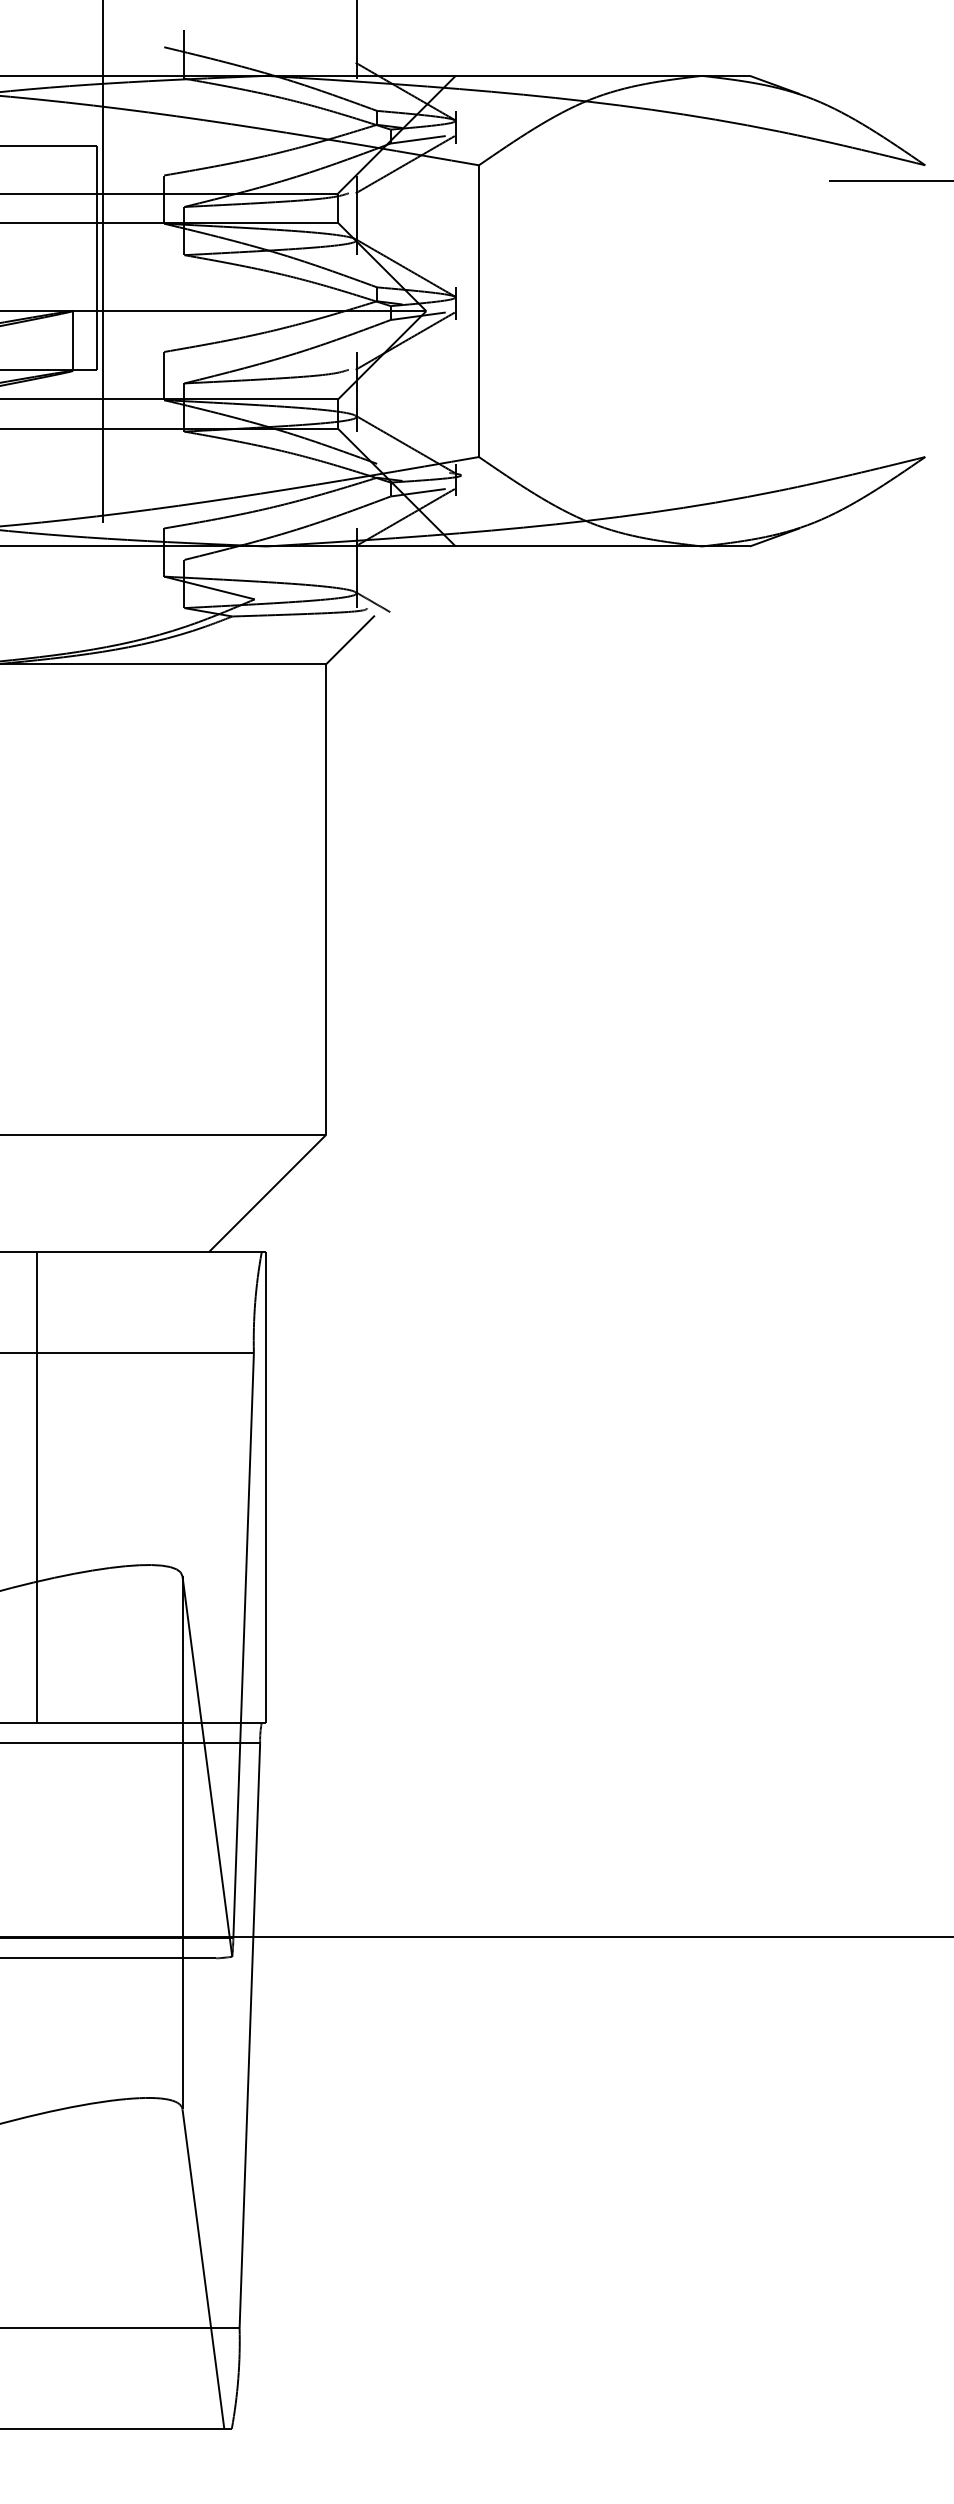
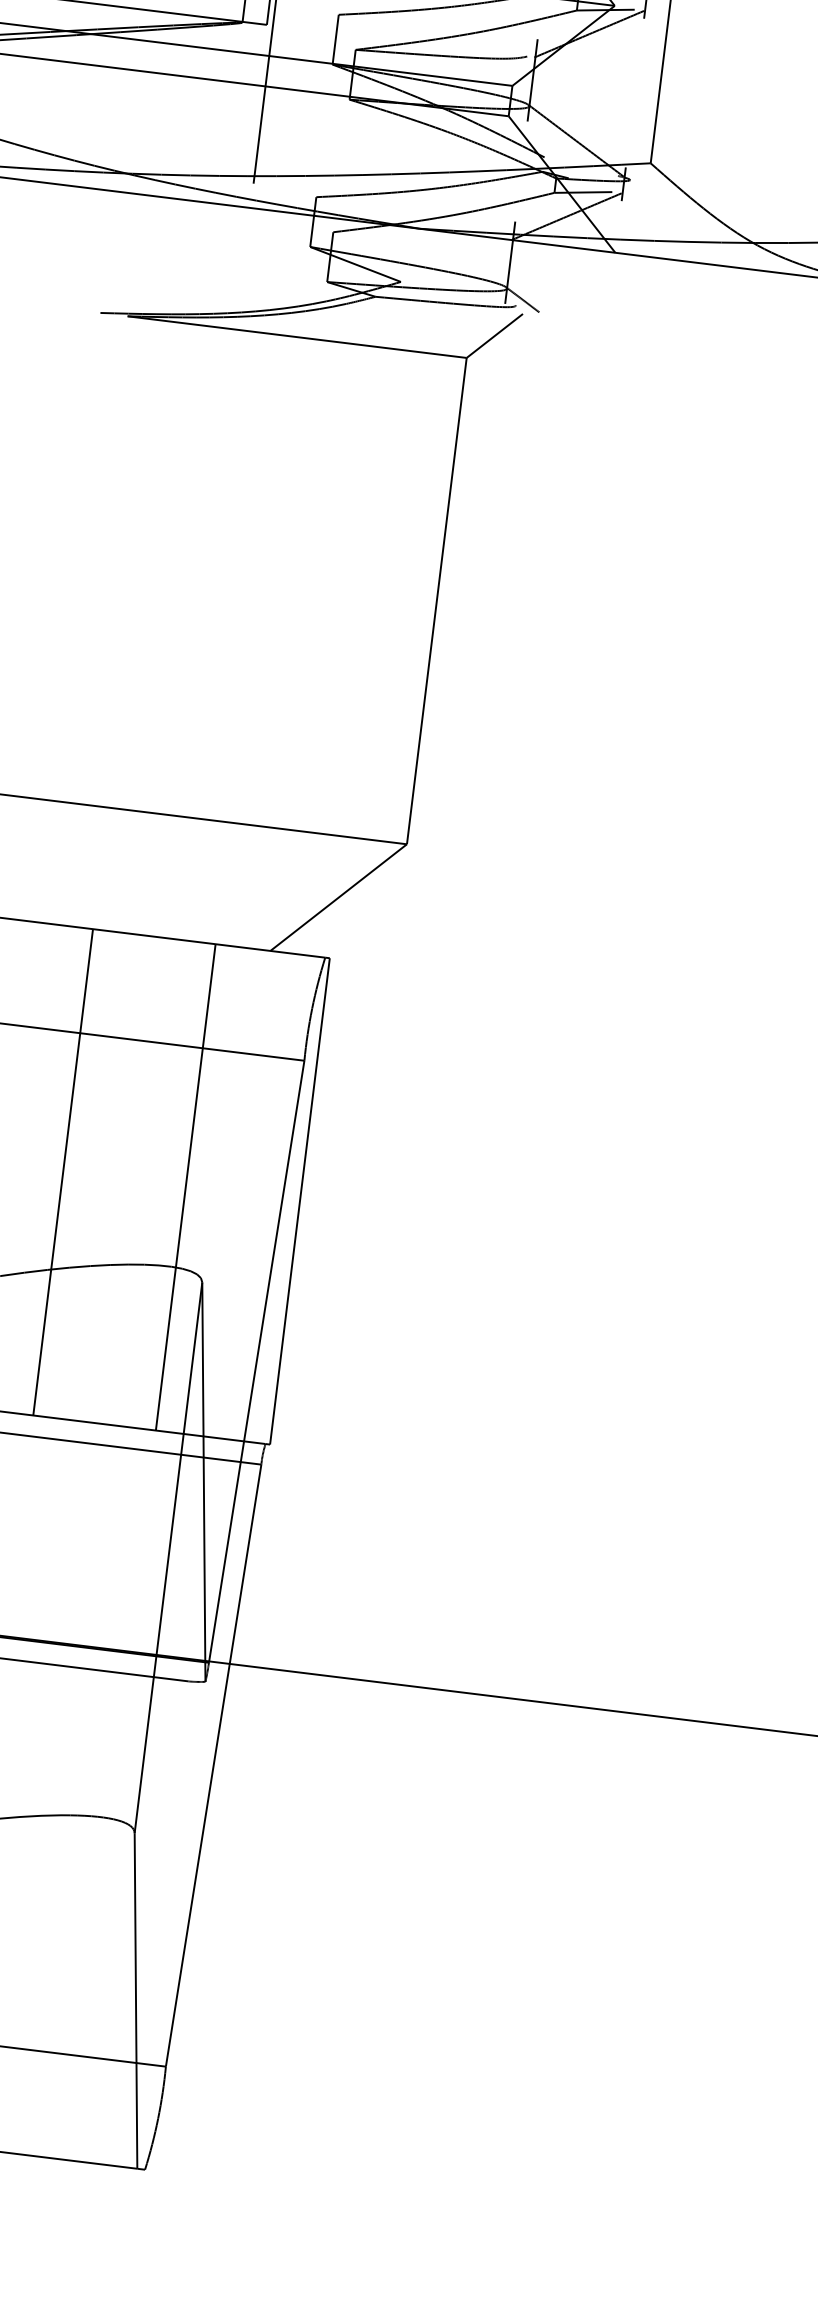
line: (155, 1487) -> (185, 1187), added

